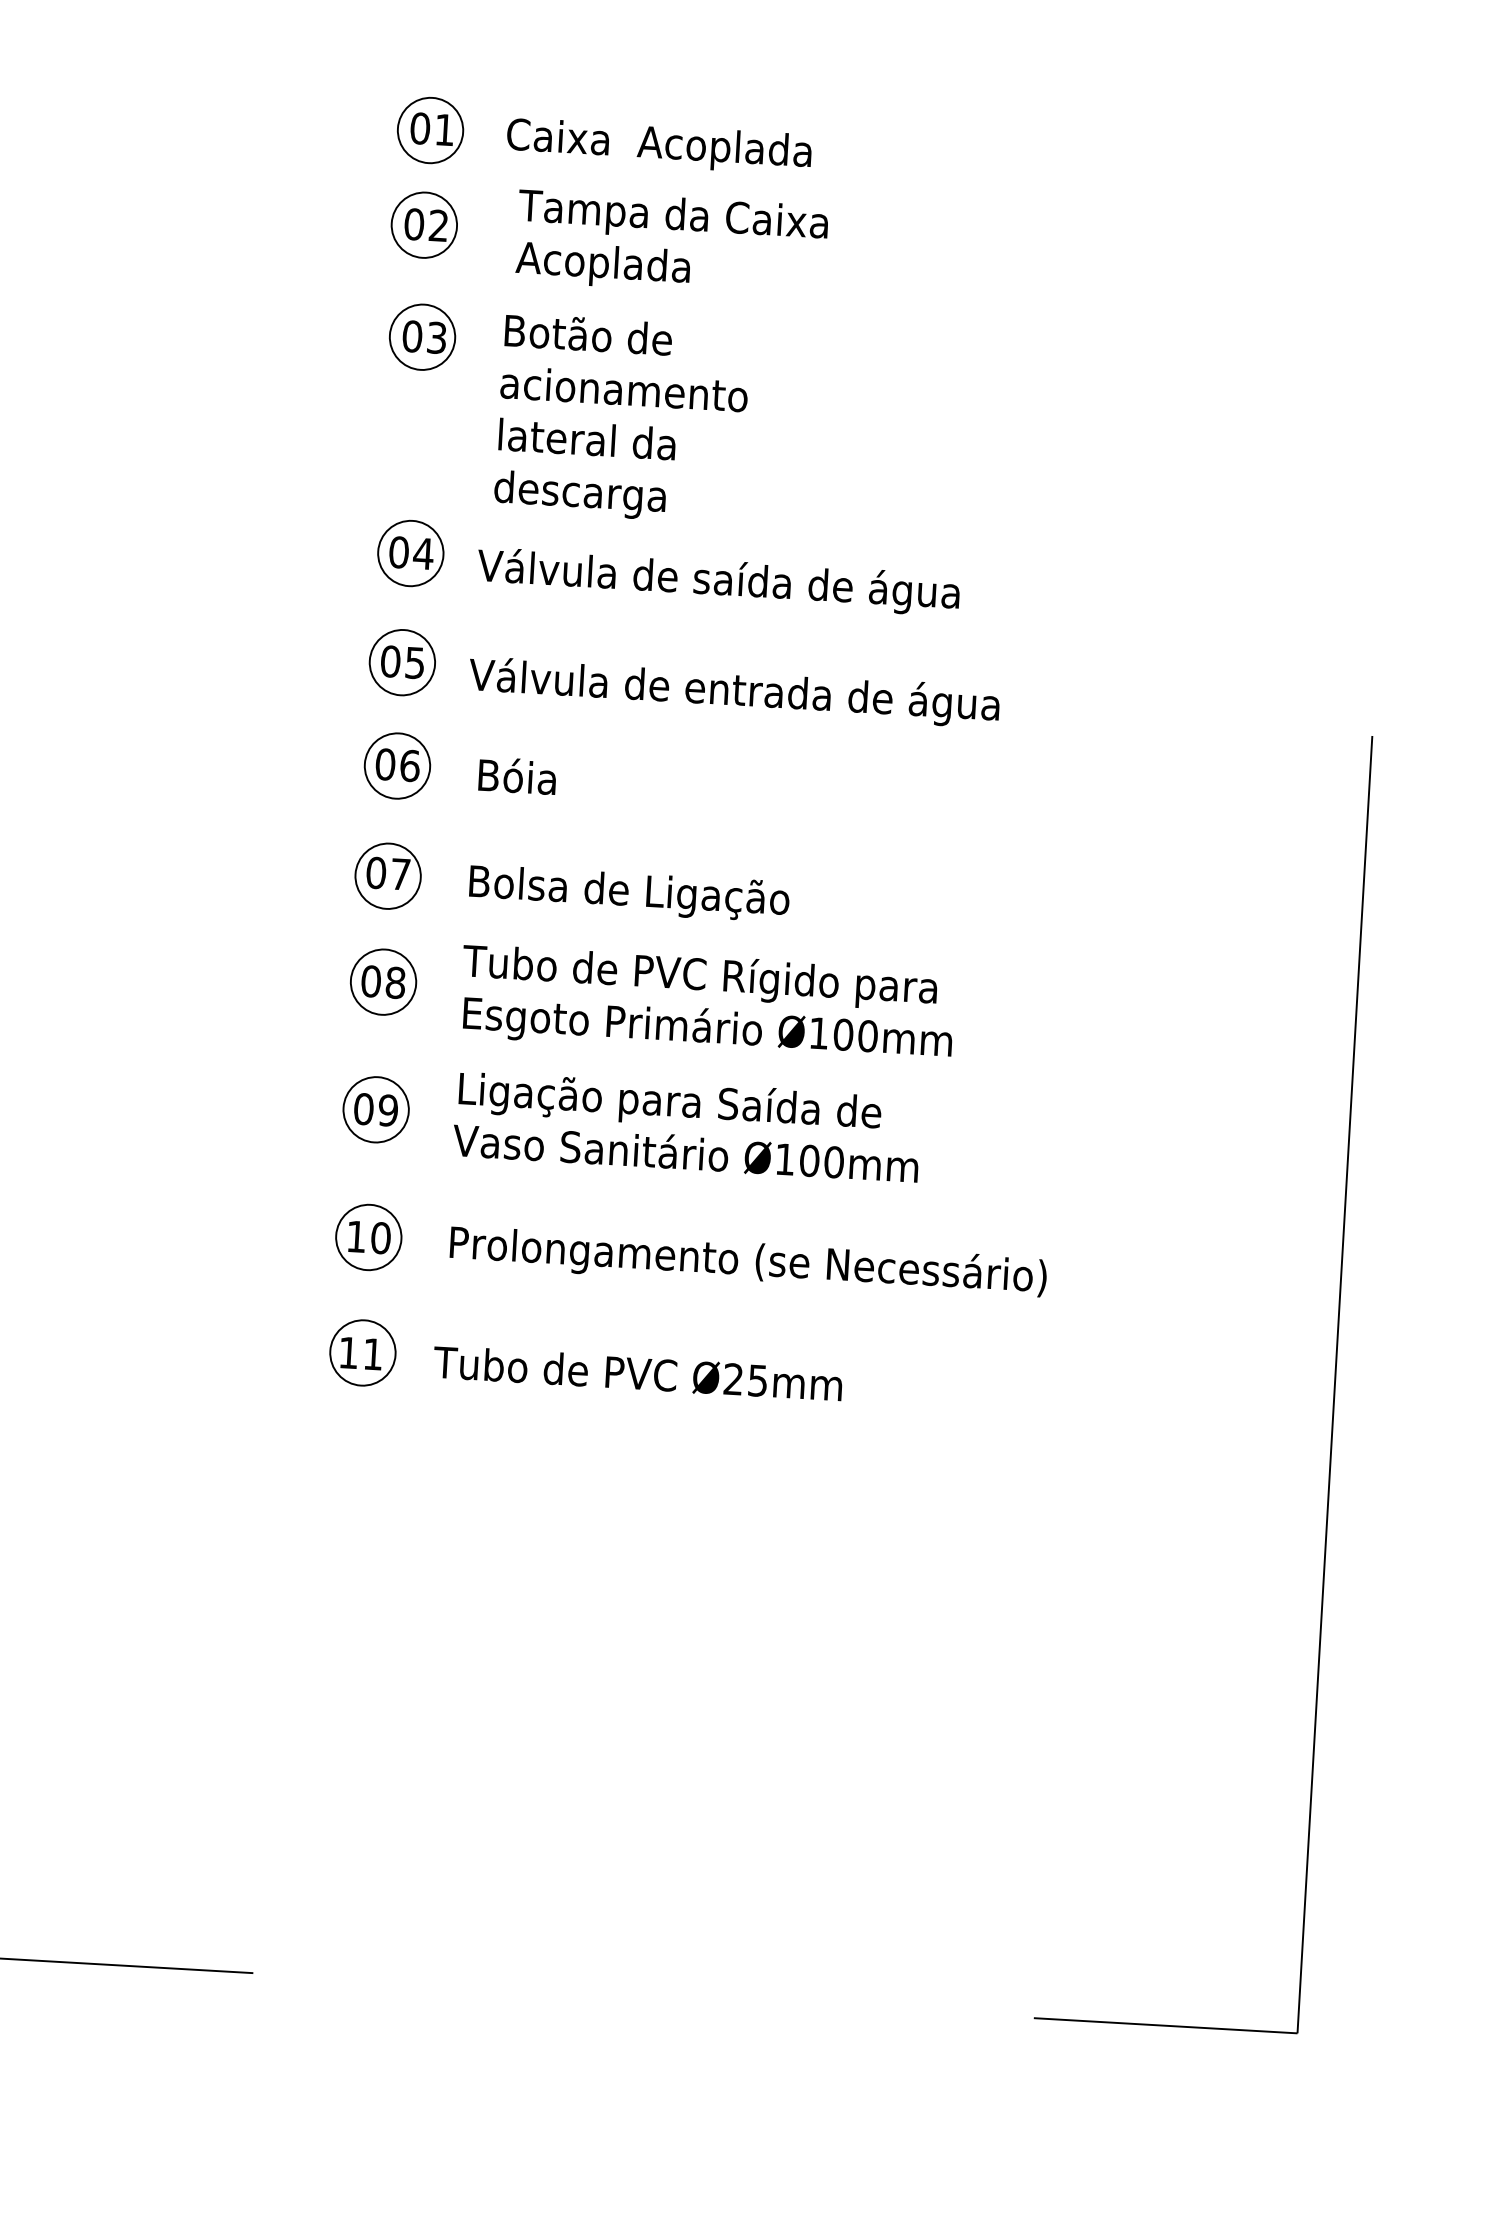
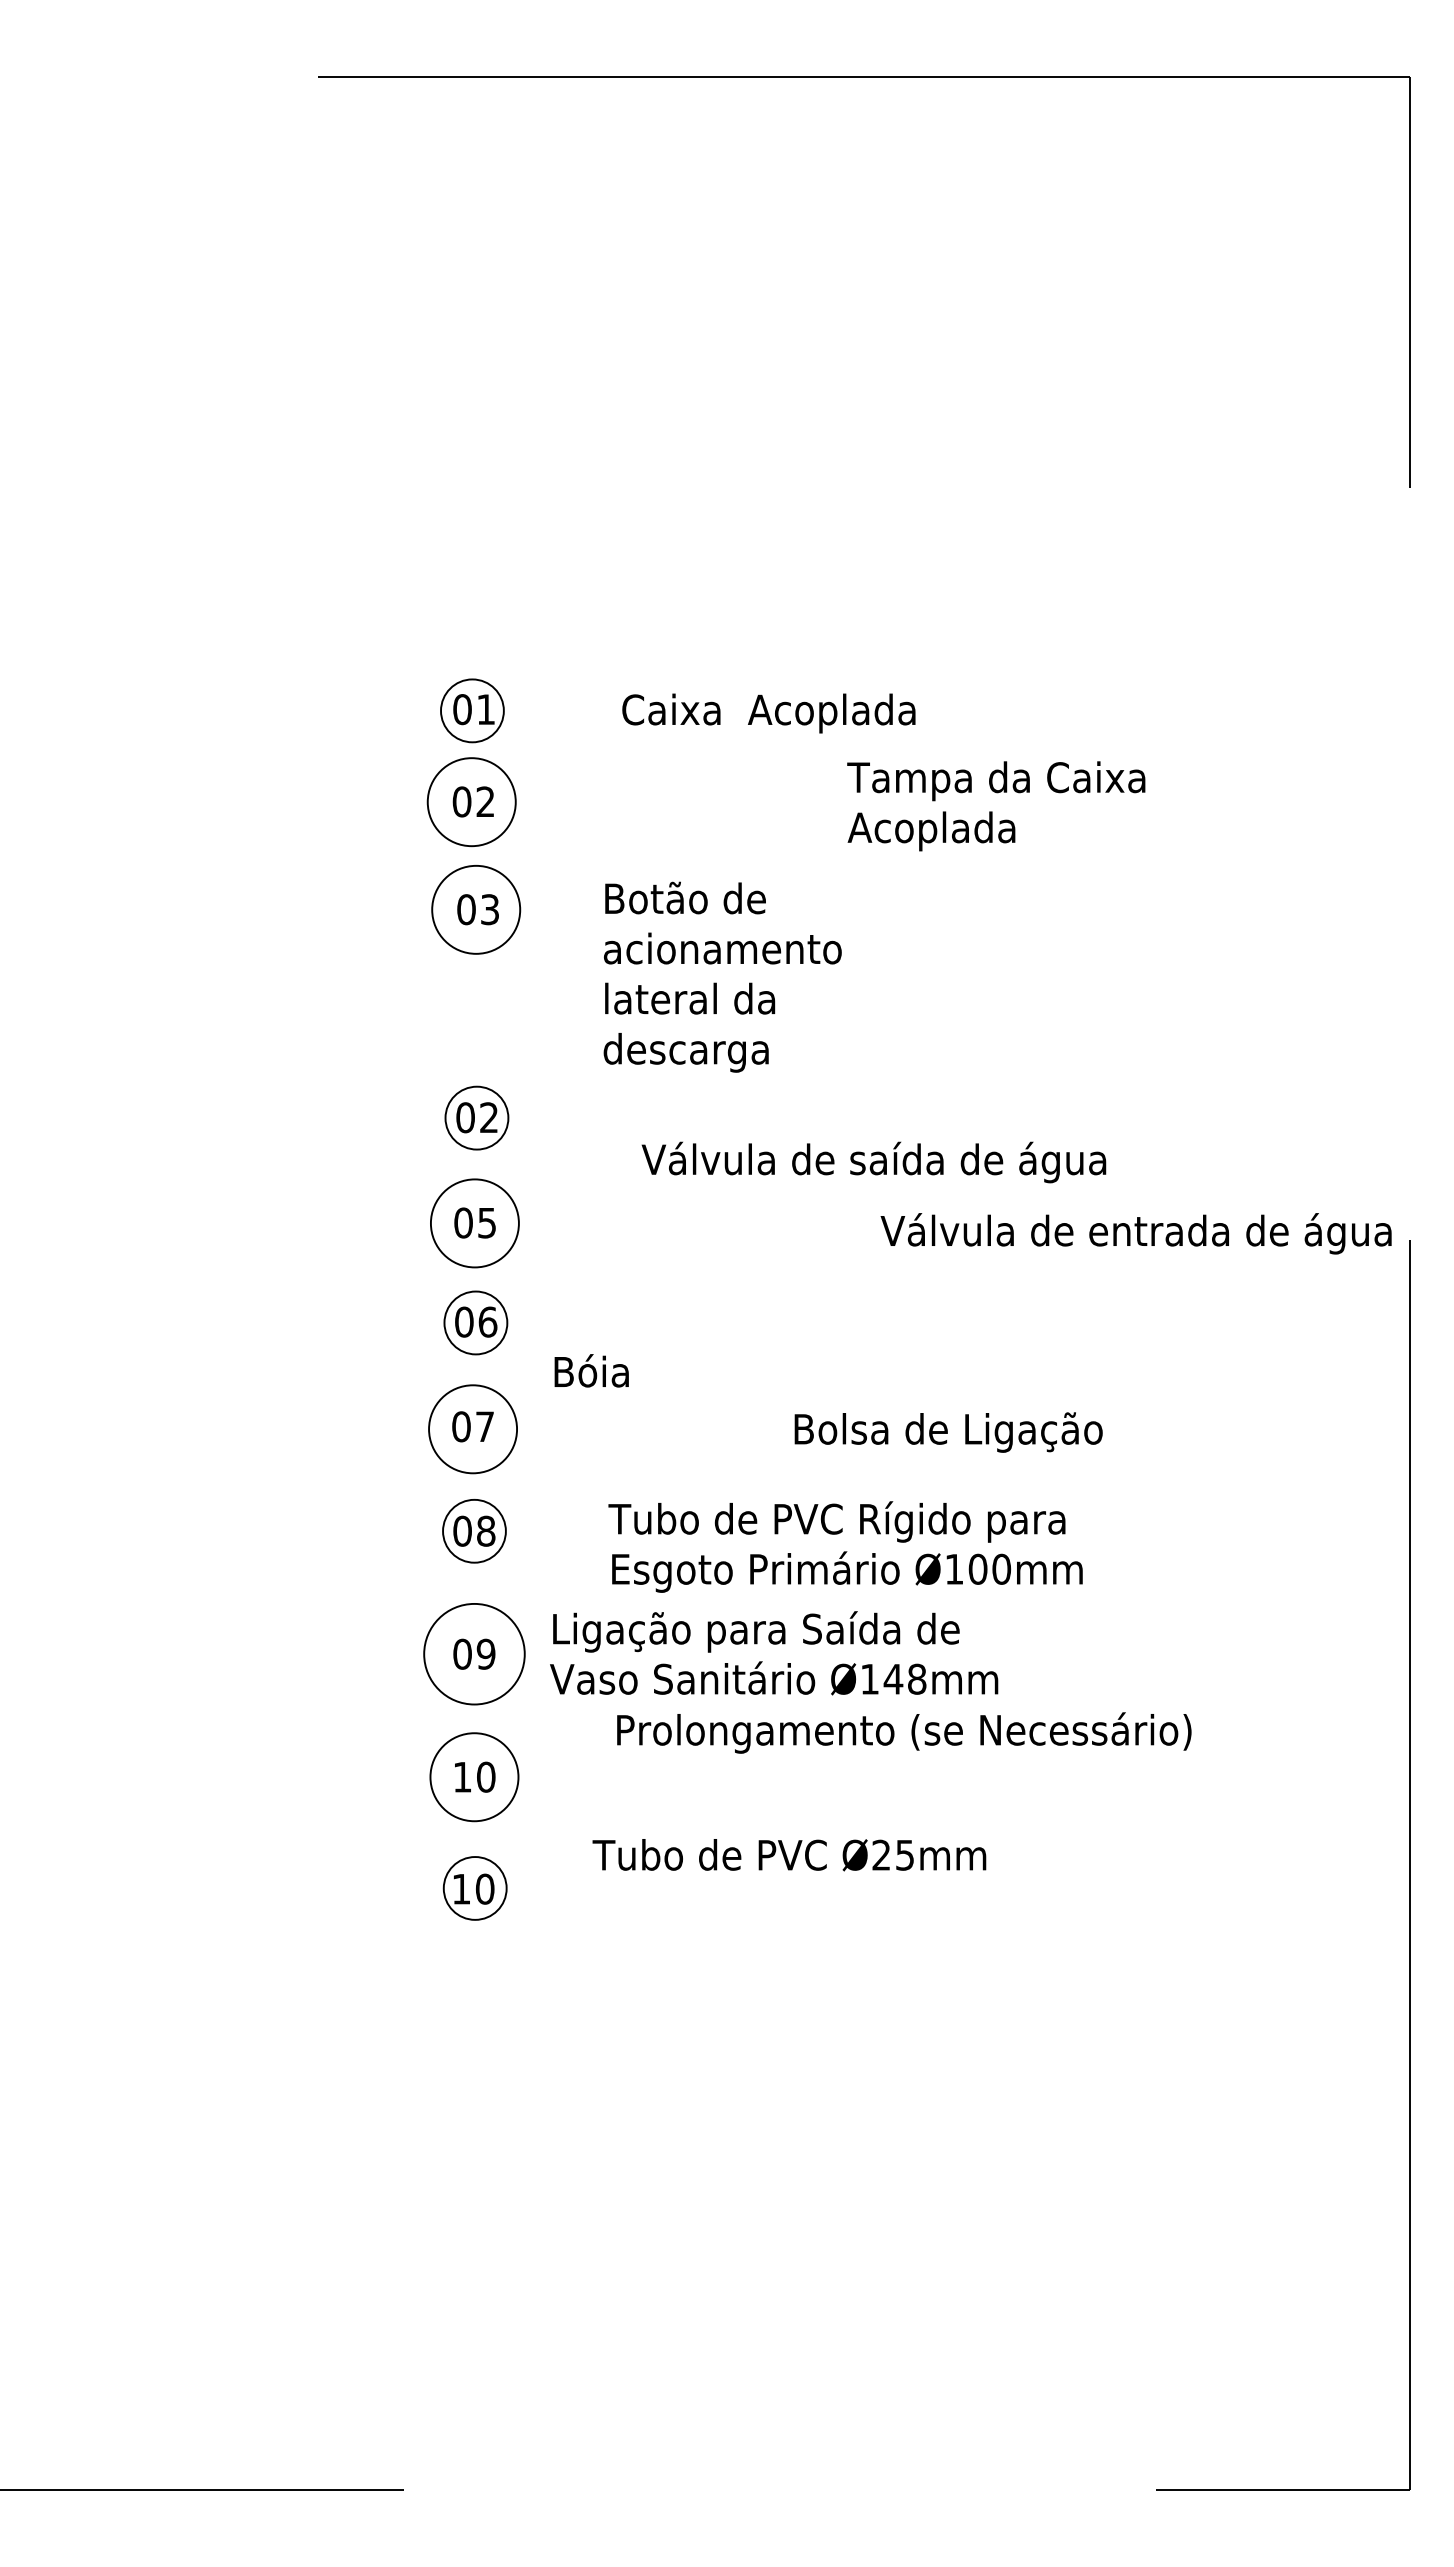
text: (658, 146) -> (768, 713), moved
circle: (424, 224) -> (471, 801), size x1.4
text: (671, 244) -> (996, 806), moved
circle: (421, 336) -> (475, 909), size x1.4
text: (622, 418) -> (722, 976), moved
text: (422, 553) -> (488, 1117), 04 -> 02
text: (718, 582) -> (873, 1162), moved
circle: (402, 661) -> (474, 1222), size x1.4
text: (733, 692) -> (1135, 1233), moved
text: (517, 775) -> (591, 1370), moved
circle: (387, 875) -> (472, 1428), size x1.4
text: (629, 893) -> (948, 1432), moved
text: (707, 1003) -> (845, 1546), moved
circle: (376, 1109) -> (474, 1653), size x1.6
text: (821, 1160) -> (904, 1678), Ø100mm -> Ø148mm
circle: (368, 1236) -> (474, 1776), size x1.4
text: (748, 1261) -> (904, 1732), moved
text: (373, 1353) -> (485, 1888), 11 -> 10
text: (637, 1374) -> (789, 1855), moved

